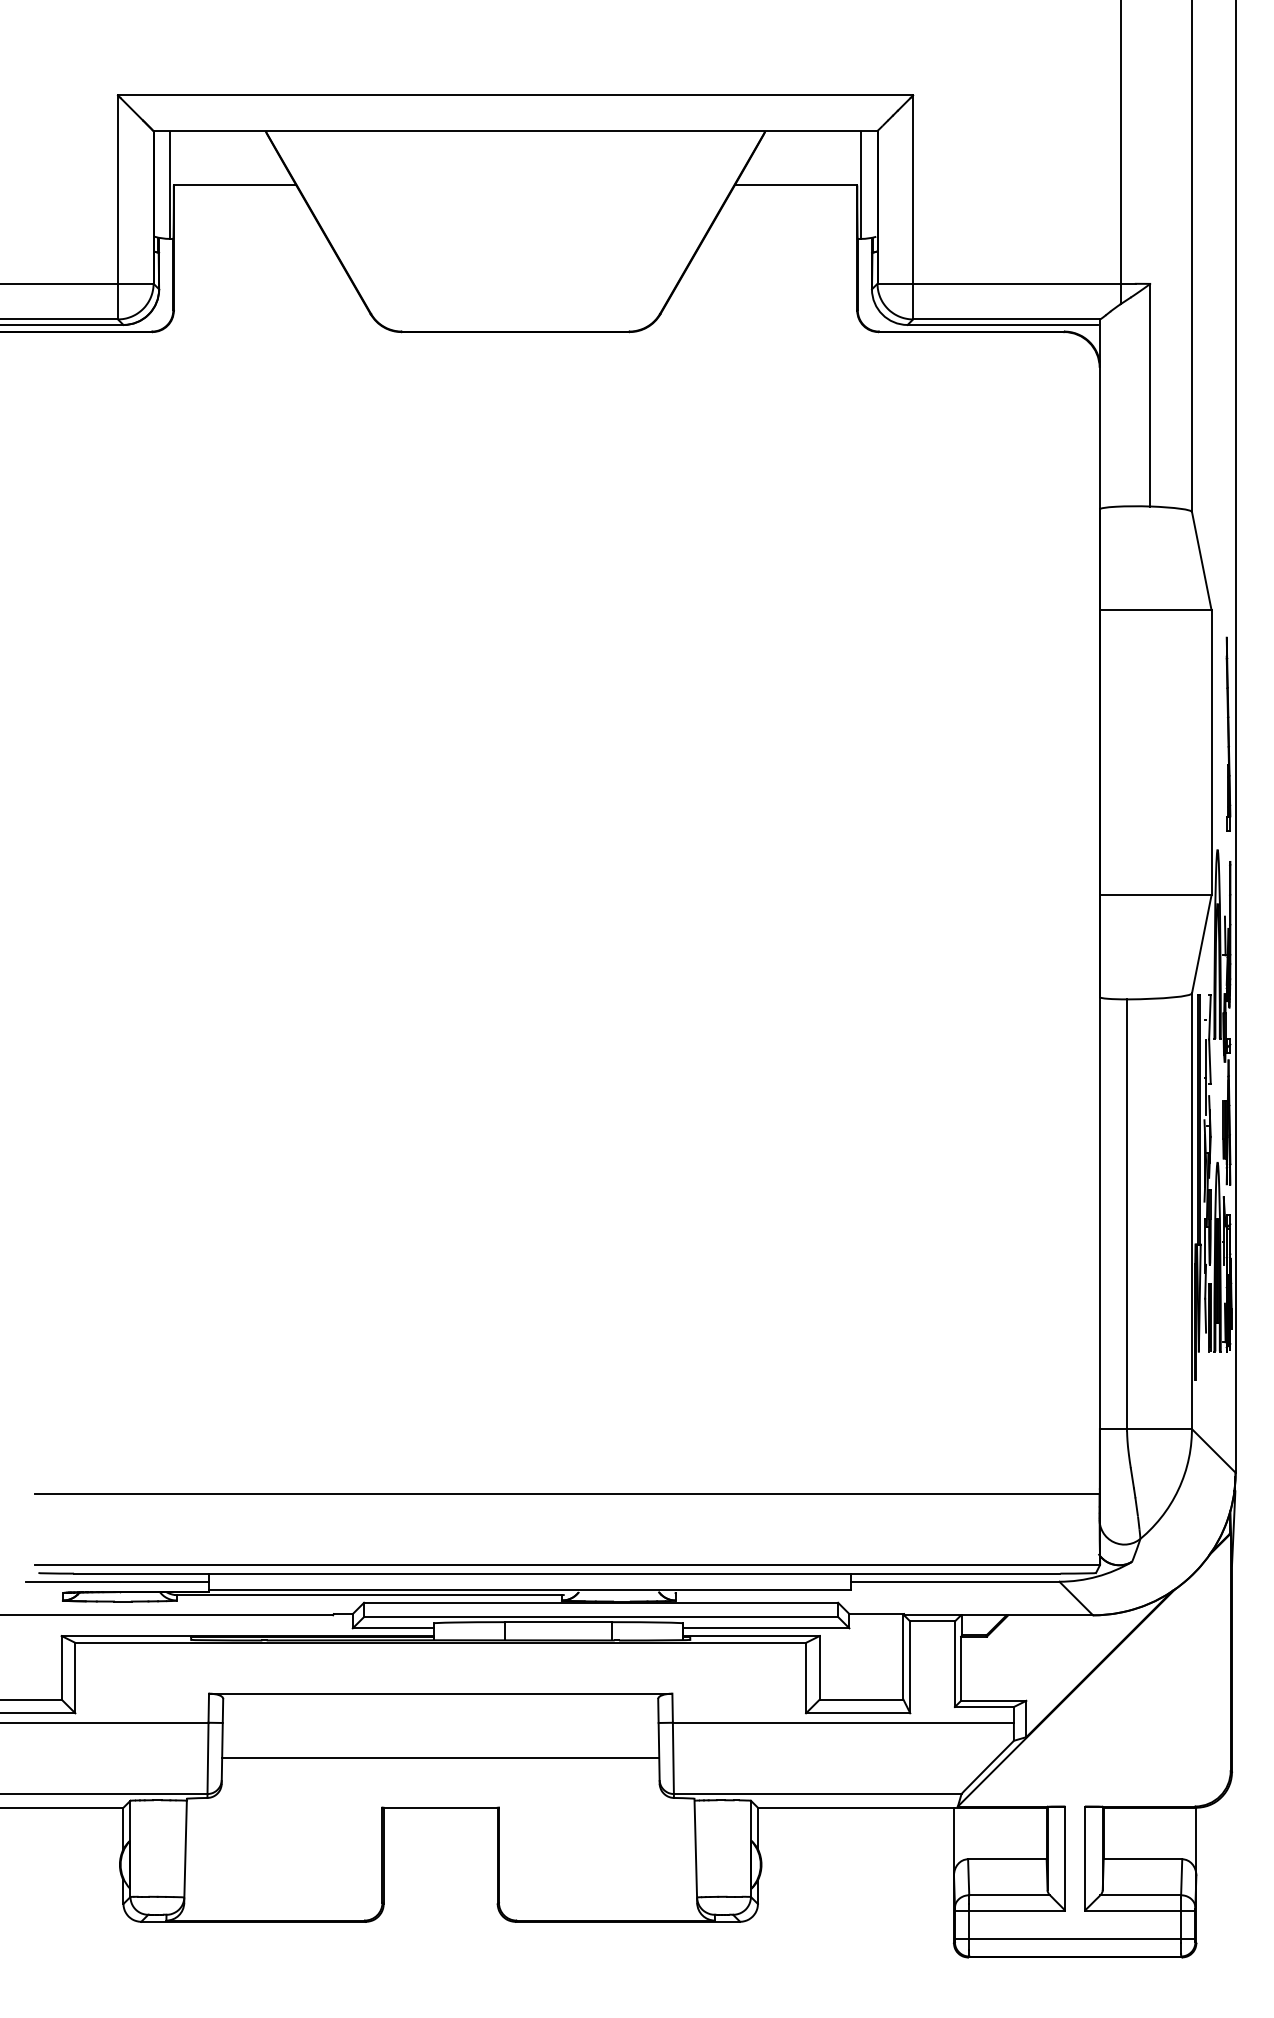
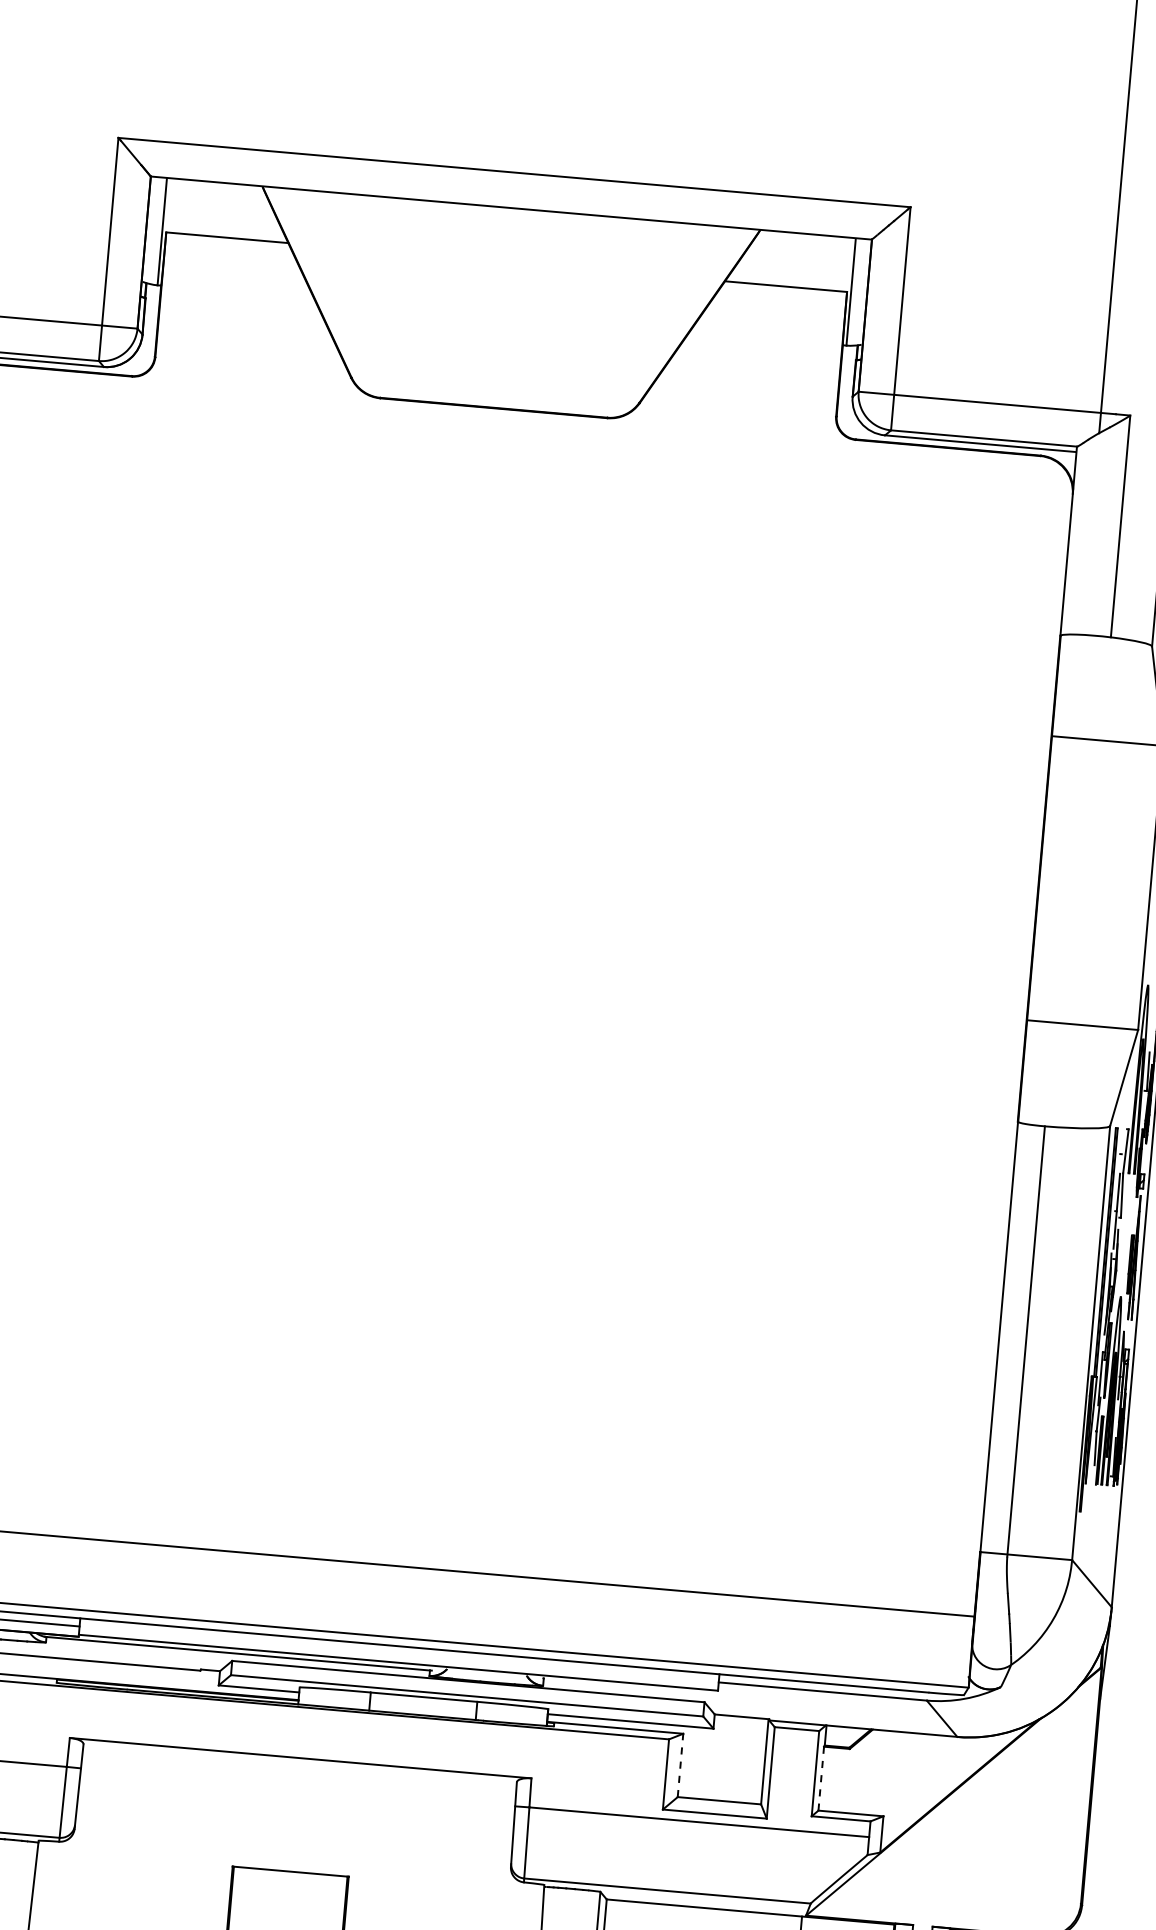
line: (819, 1667) -> (680, 1765), solid -> dashed
line: (961, 1668) -> (821, 1778), solid -> dashed
line: (440, 1757) -> (294, 1821), removed

